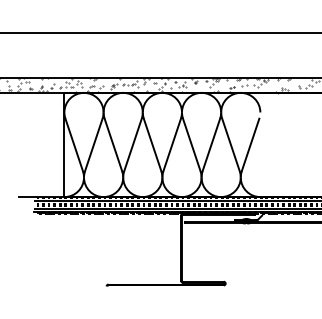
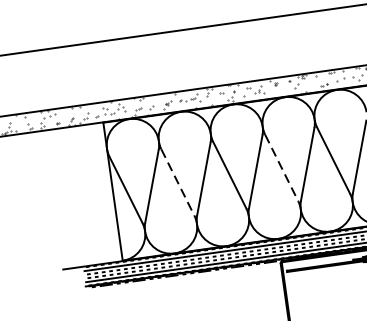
line: (113, 144) -> (177, 181), solid -> dashed
line: (191, 144) -> (281, 167), solid -> dashed

